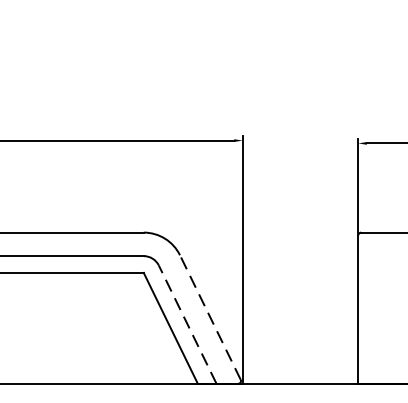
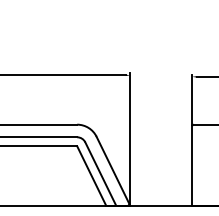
line: (209, 316) -> (112, 169), dashed -> solid
line: (187, 323) -> (100, 173), dashed -> solid

